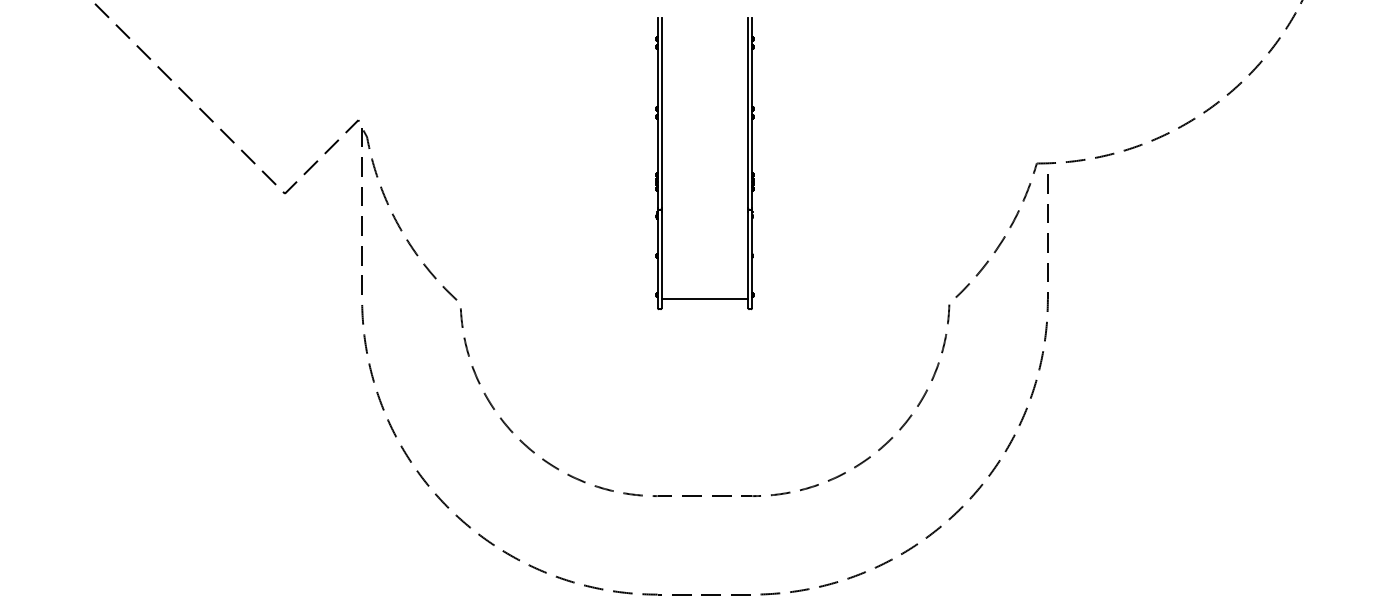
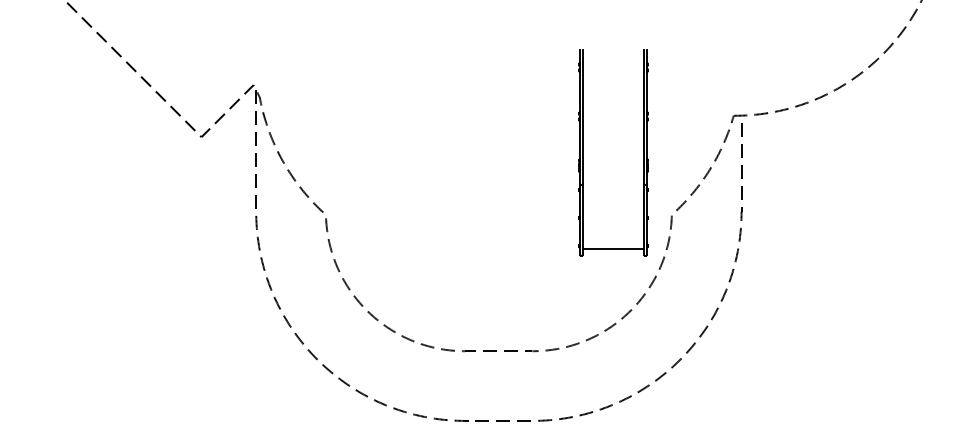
part: (662, 163) -> (583, 152), moved

